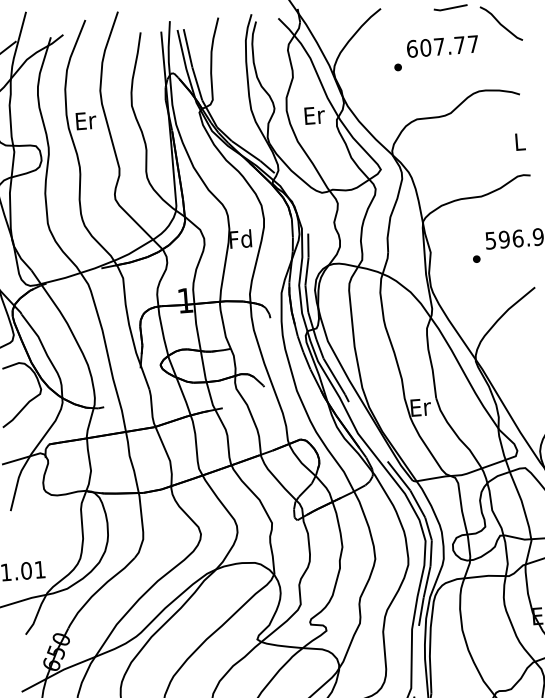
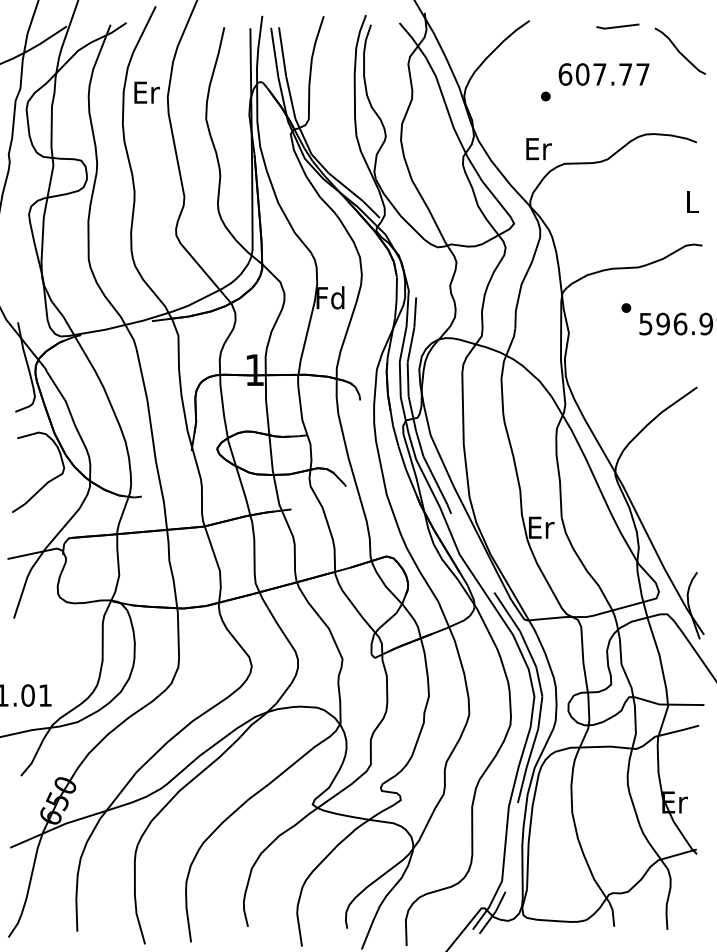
text: (314, 115) -> (538, 148), moved
text: (85, 120) -> (146, 92), moved
part: (476, 258) -> (626, 307), moved

